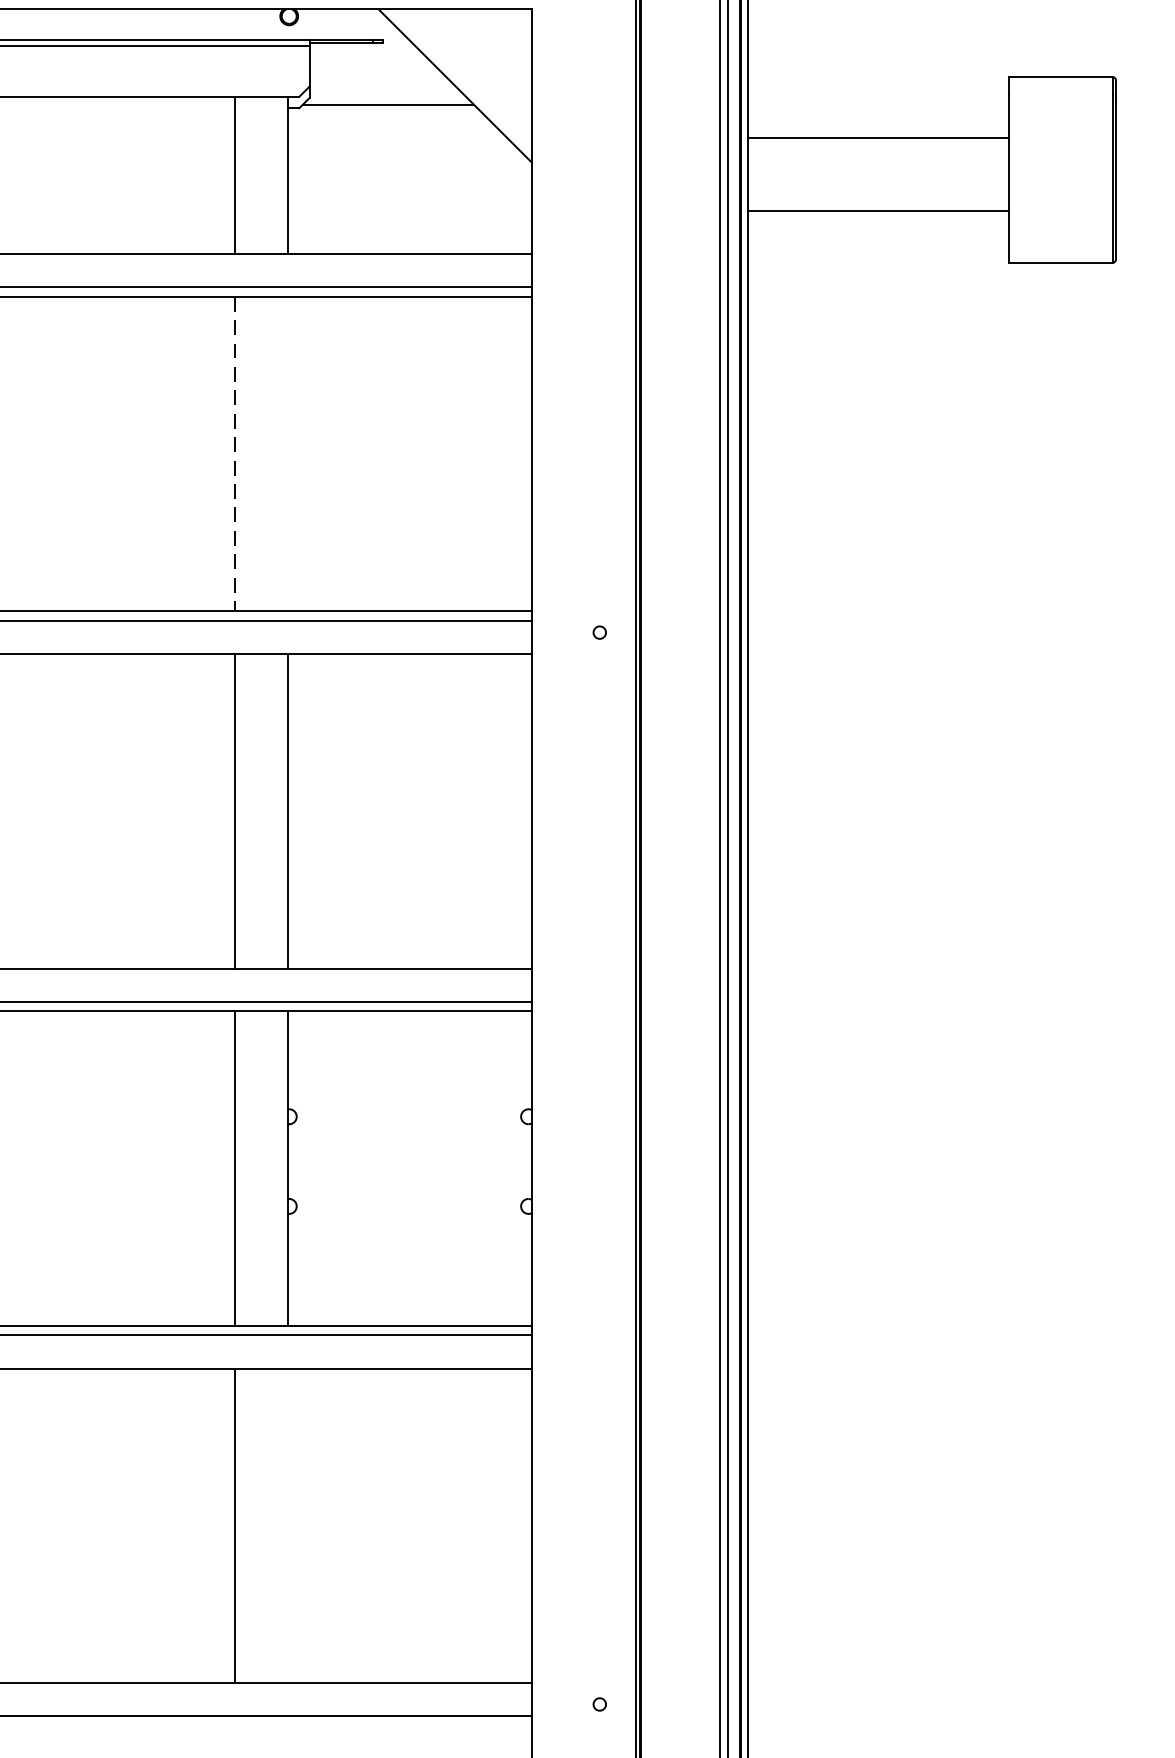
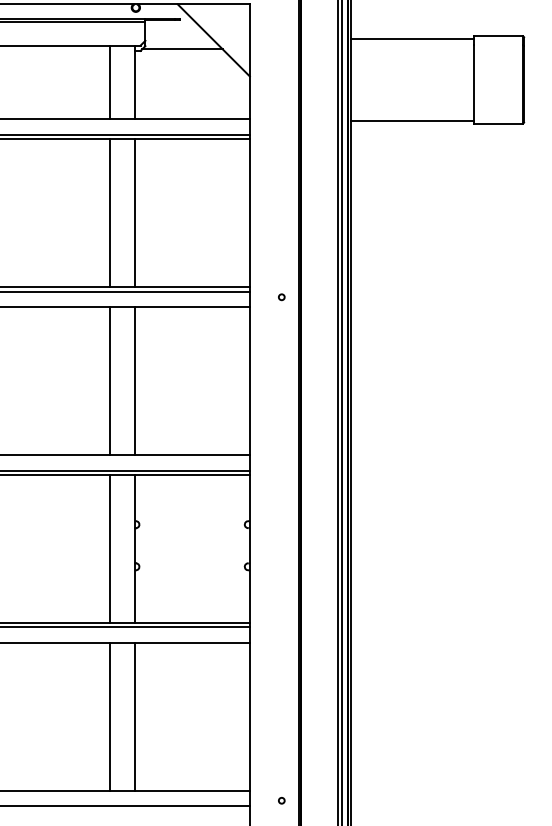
line: (878, 137) -> (412, 38), moved
line: (878, 211) -> (412, 121), moved
line: (235, 454) -> (110, 213), dashed -> solid
line: (288, 454) -> (135, 213), added
line: (288, 1525) -> (135, 716), added

